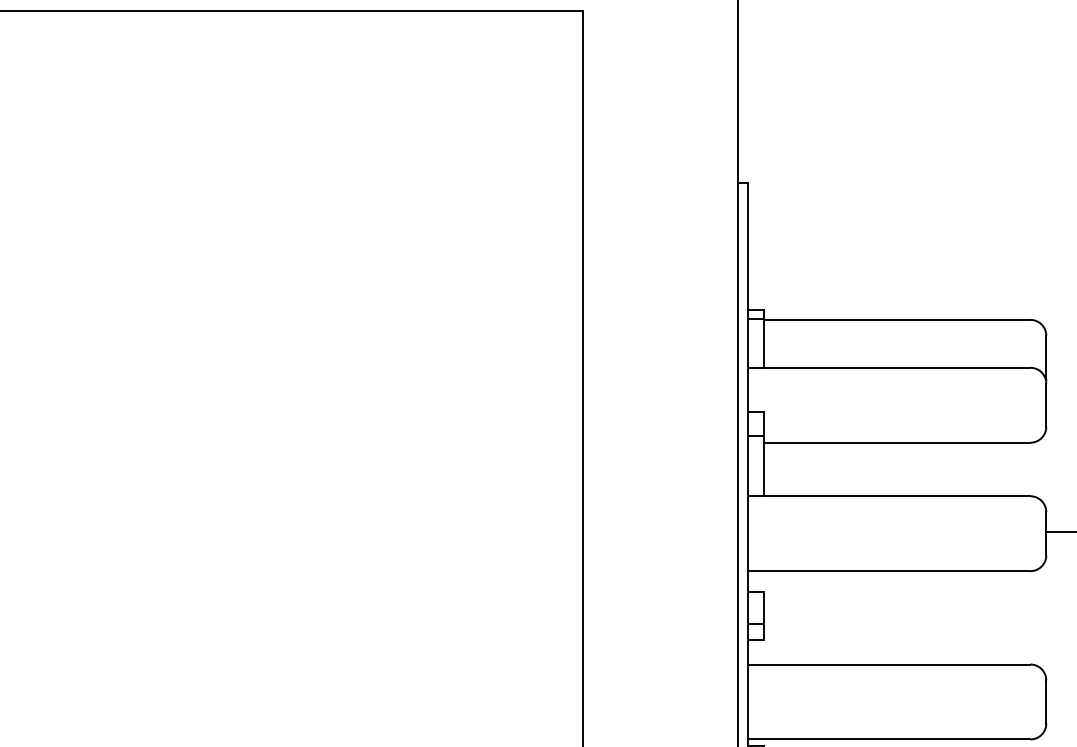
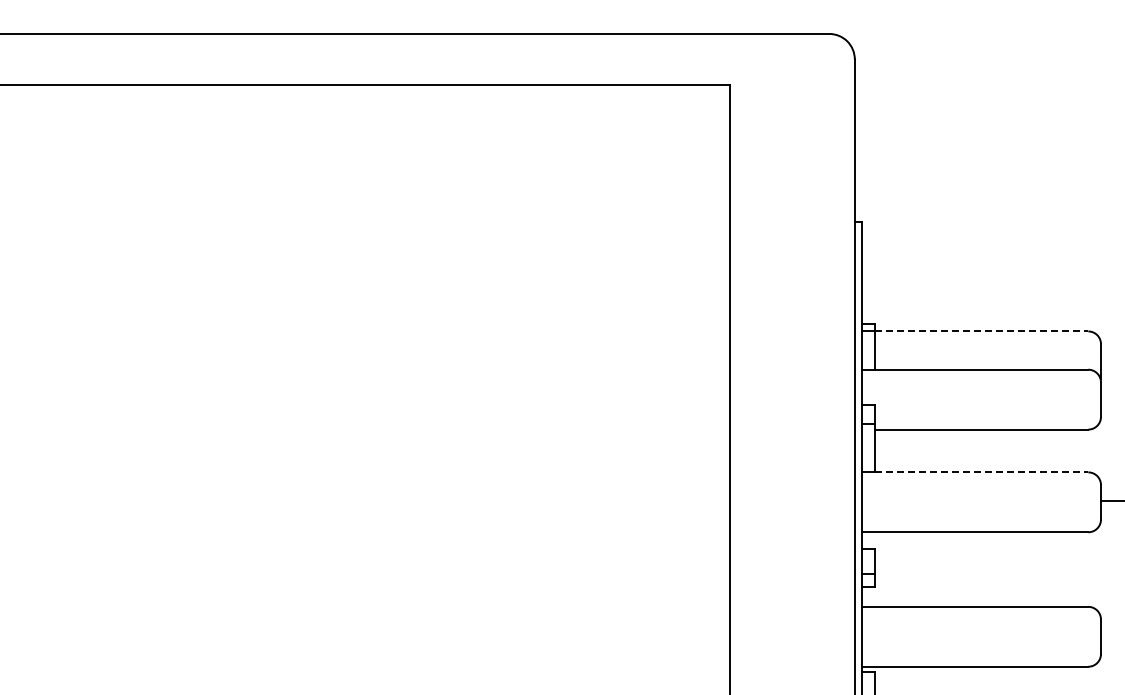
line: (896, 319) -> (981, 331), solid -> dashed
line: (896, 496) -> (981, 472), solid -> dashed

